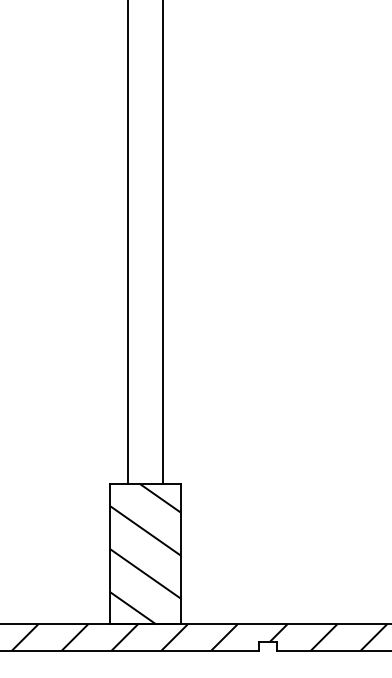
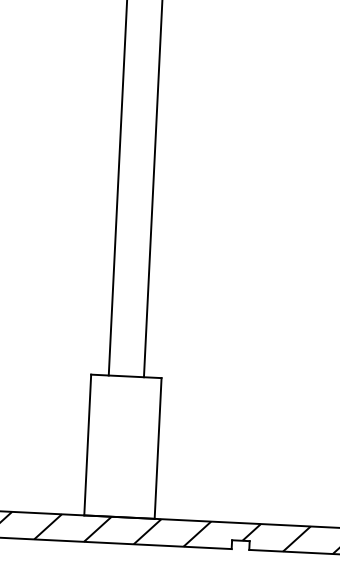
hatch: (145, 553) -> (122, 446), removed

